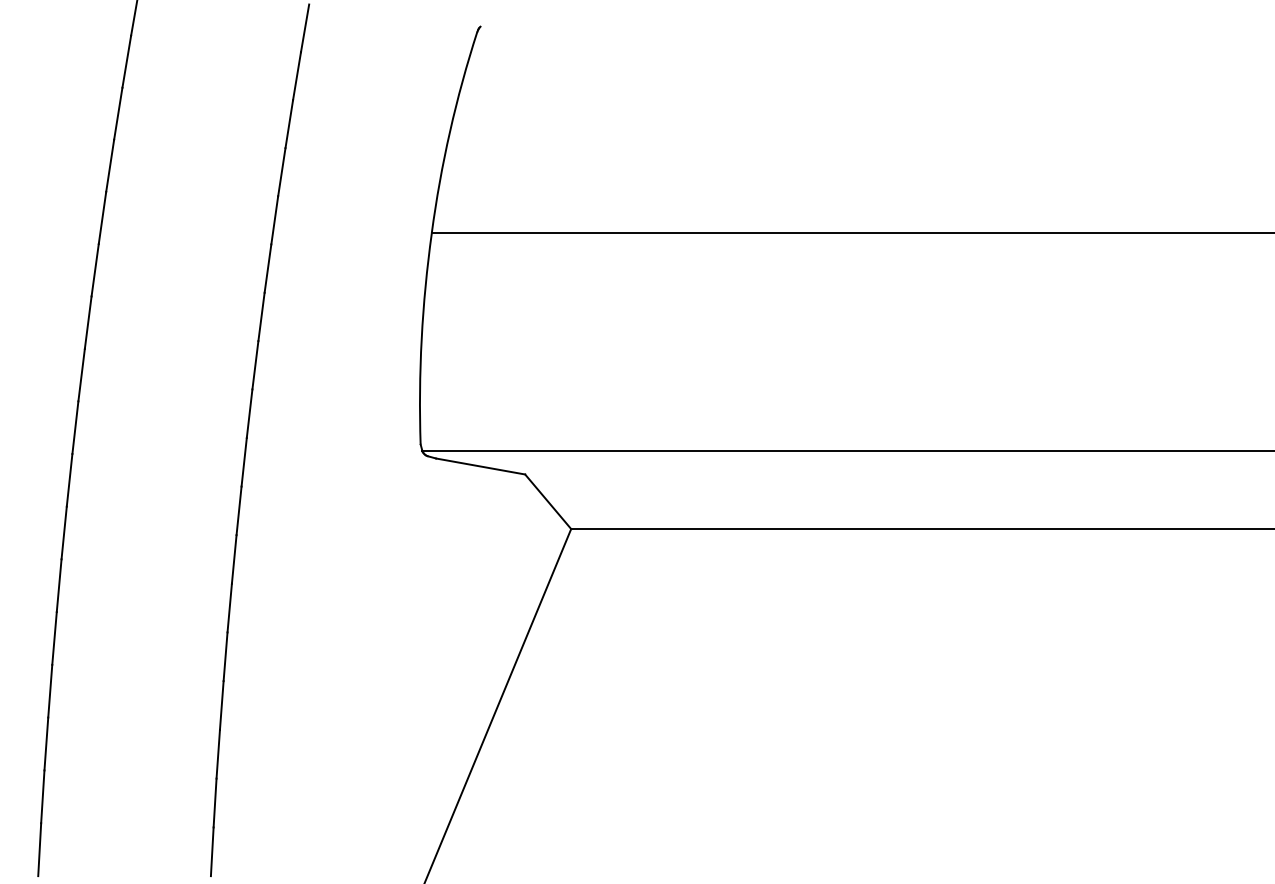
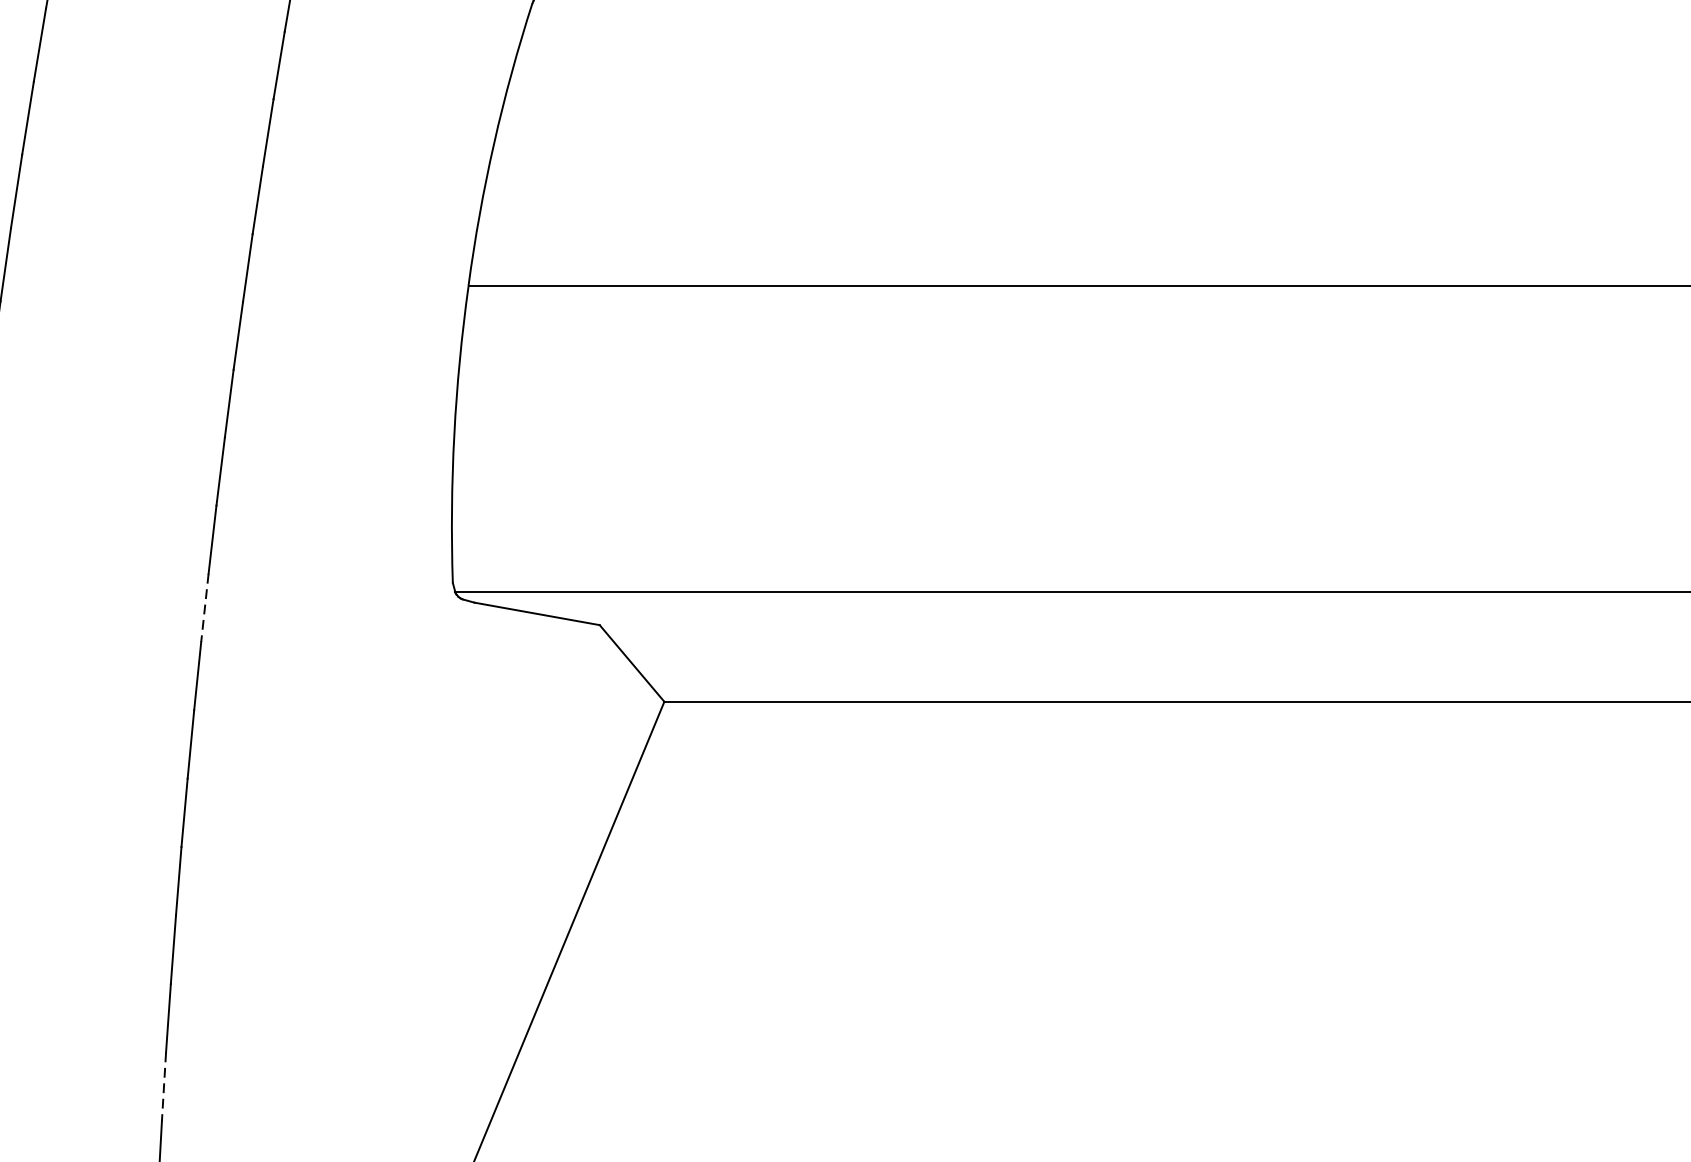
line: (244, 462) -> (205, 608), solid -> dashed
line: (215, 803) -> (164, 1087), solid -> dashed

